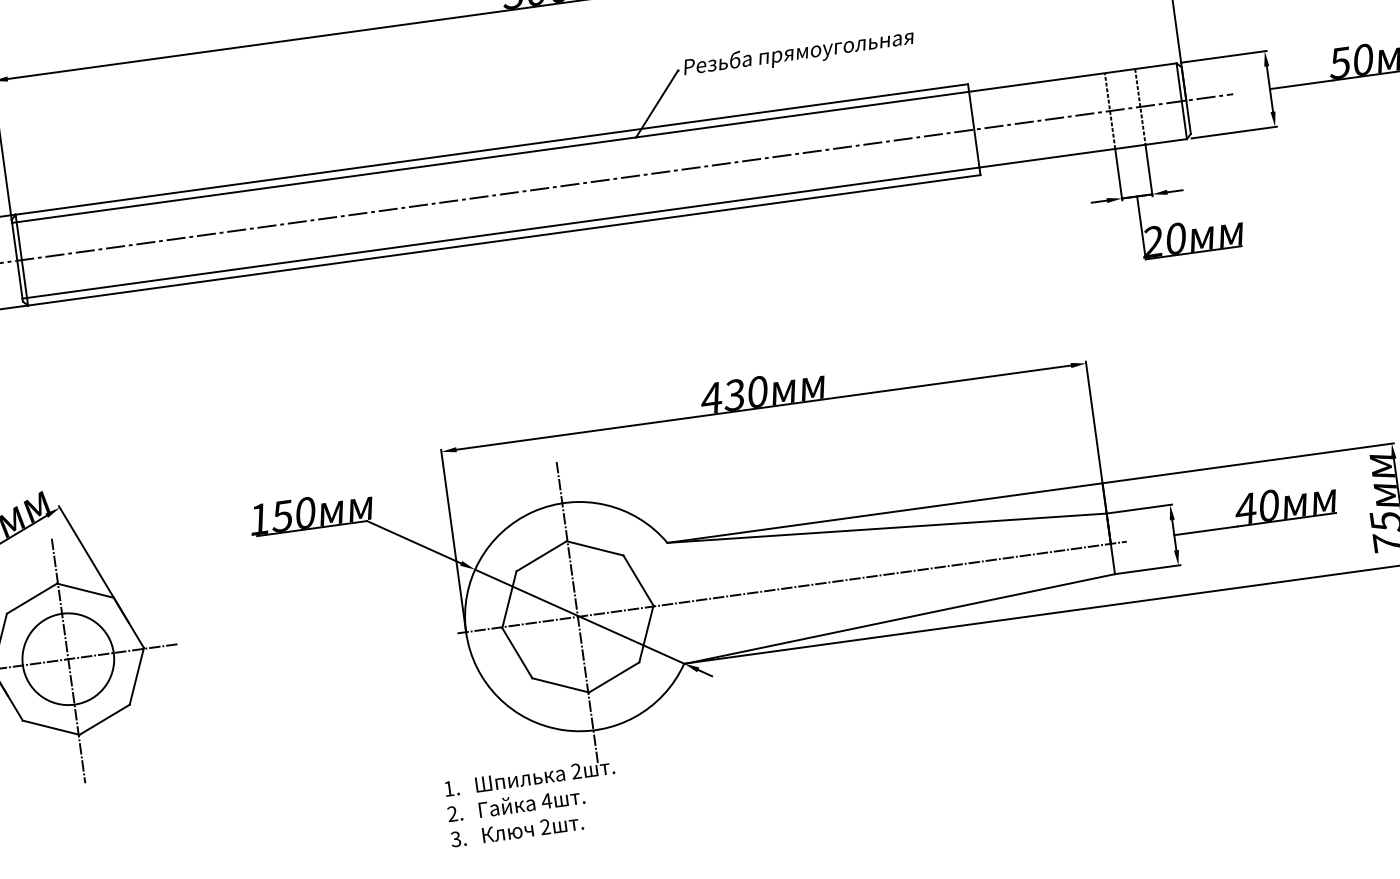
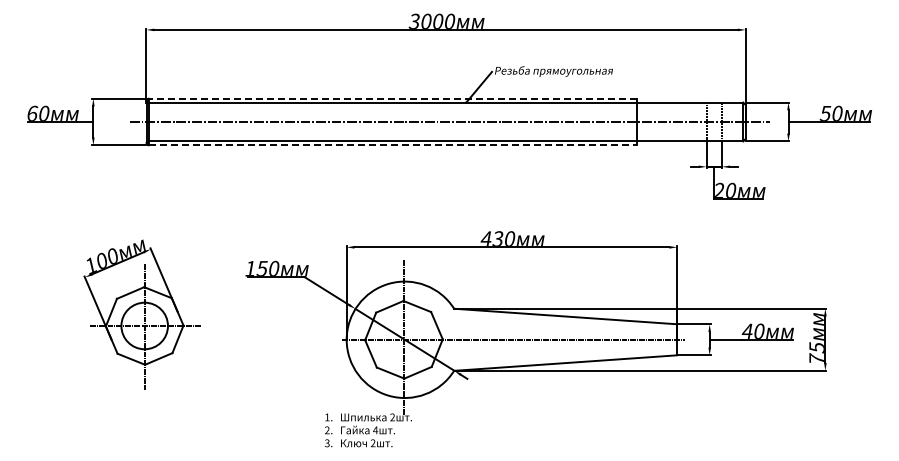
line: (491, 149) -> (392, 98), solid -> dashed
line: (505, 240) -> (393, 145), solid -> dashed

